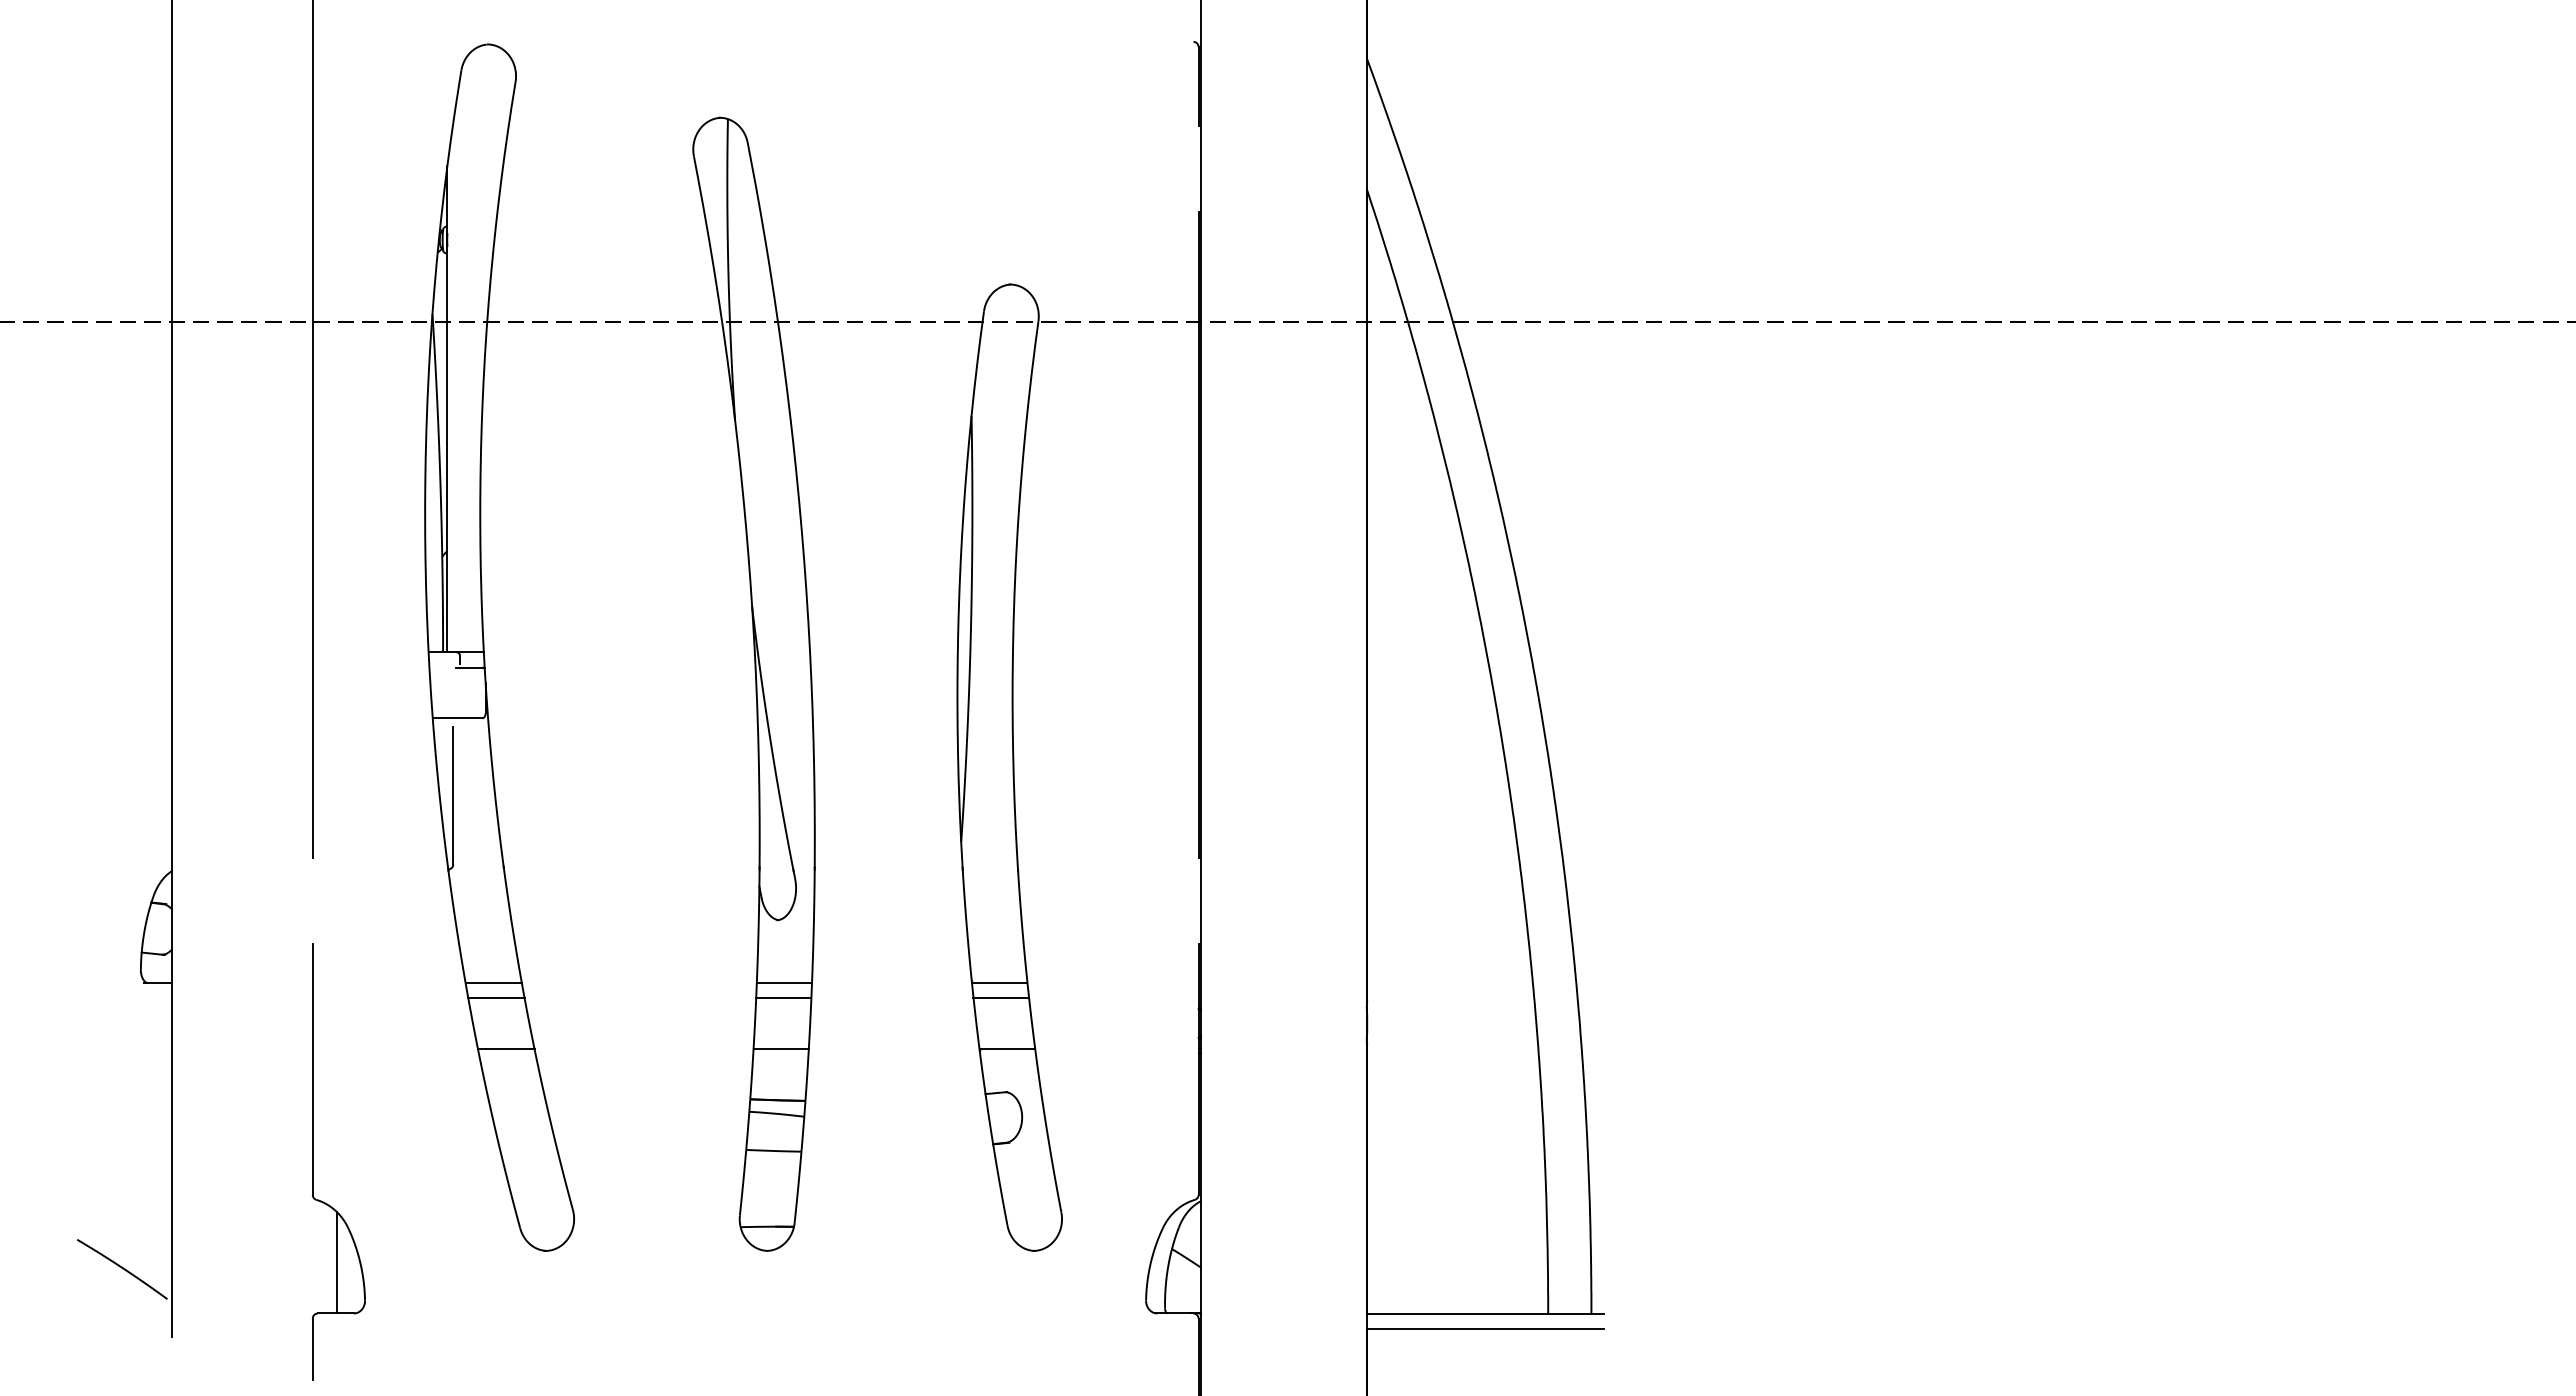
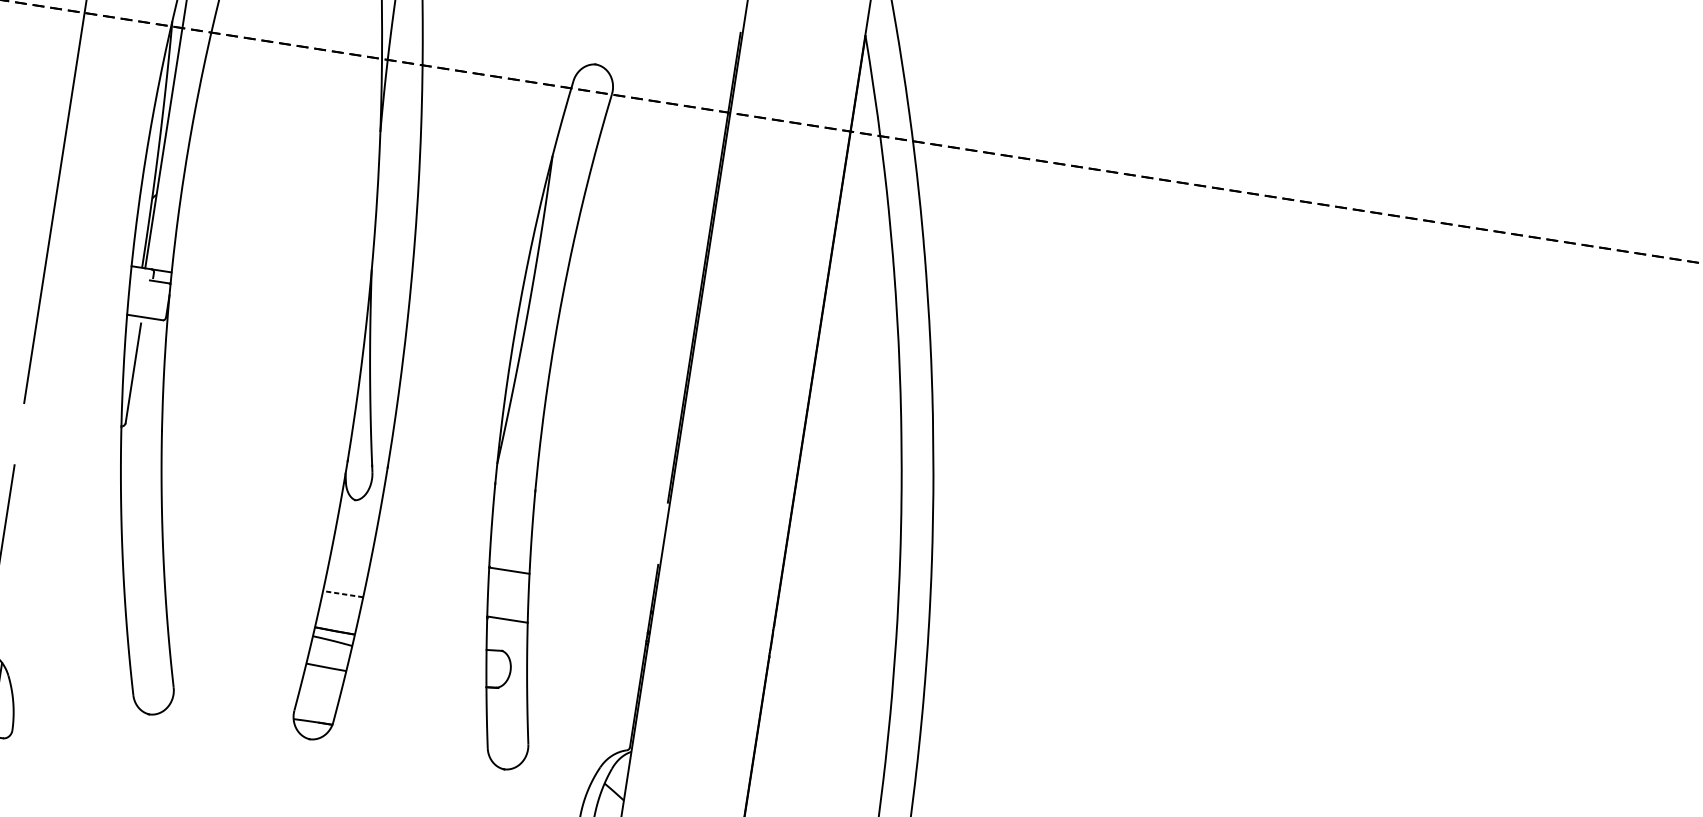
line: (493, 982) -> (141, 513), removed
line: (783, 982) -> (352, 546), removed
line: (496, 998) -> (141, 525), removed
line: (783, 998) -> (350, 557), removed
line: (1001, 998) -> (508, 582), removed
line: (505, 1048) -> (142, 562), removed
line: (781, 1048) -> (343, 593), solid -> dashed

